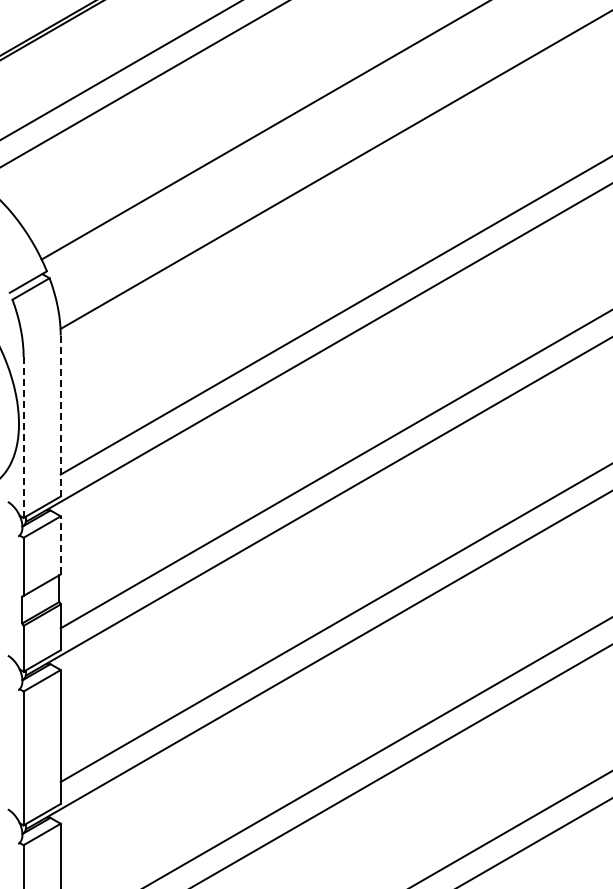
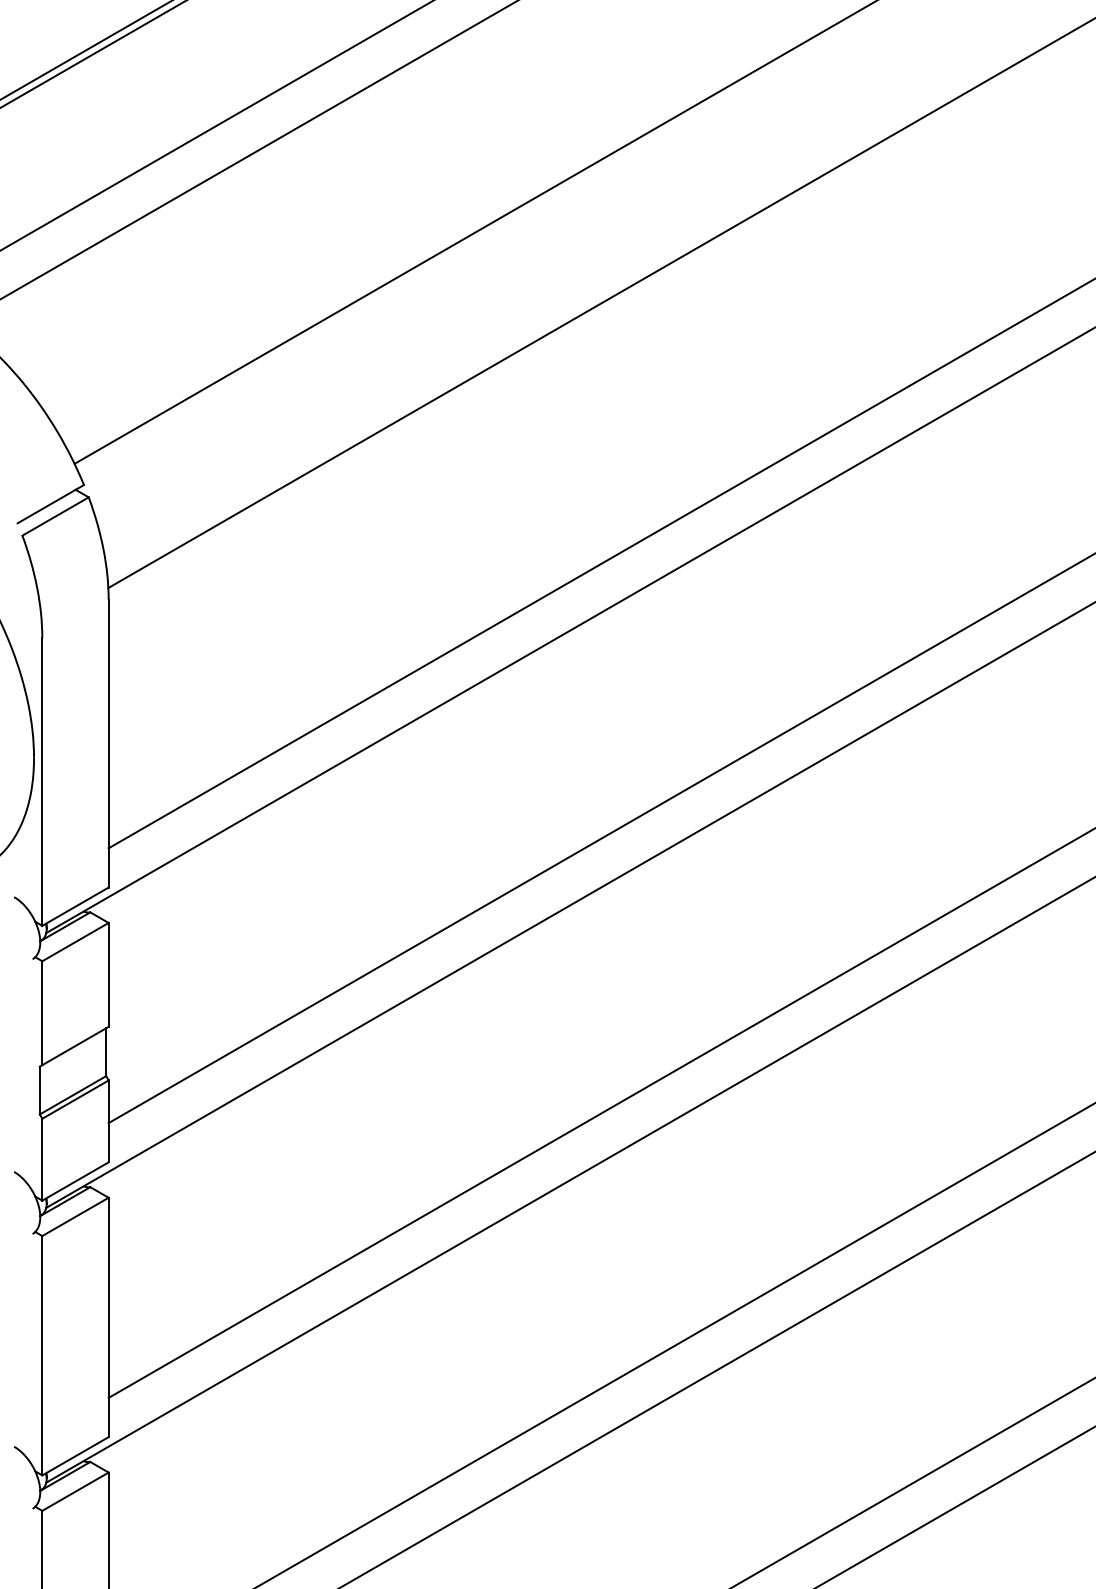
line: (60, 415) -> (108, 742), dashed -> solid
line: (23, 436) -> (42, 780), dashed -> solid
line: (60, 544) -> (108, 973), dashed -> solid

